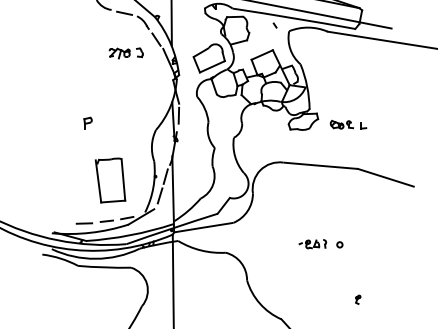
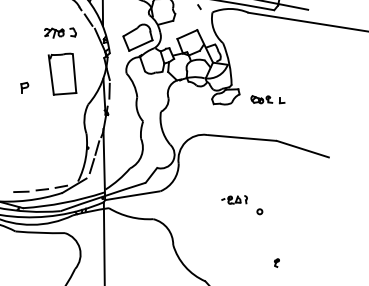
part: (87, 122) -> (24, 87), moved
part: (110, 180) -> (62, 74), moved
part: (312, 244) -> (234, 200), moved

